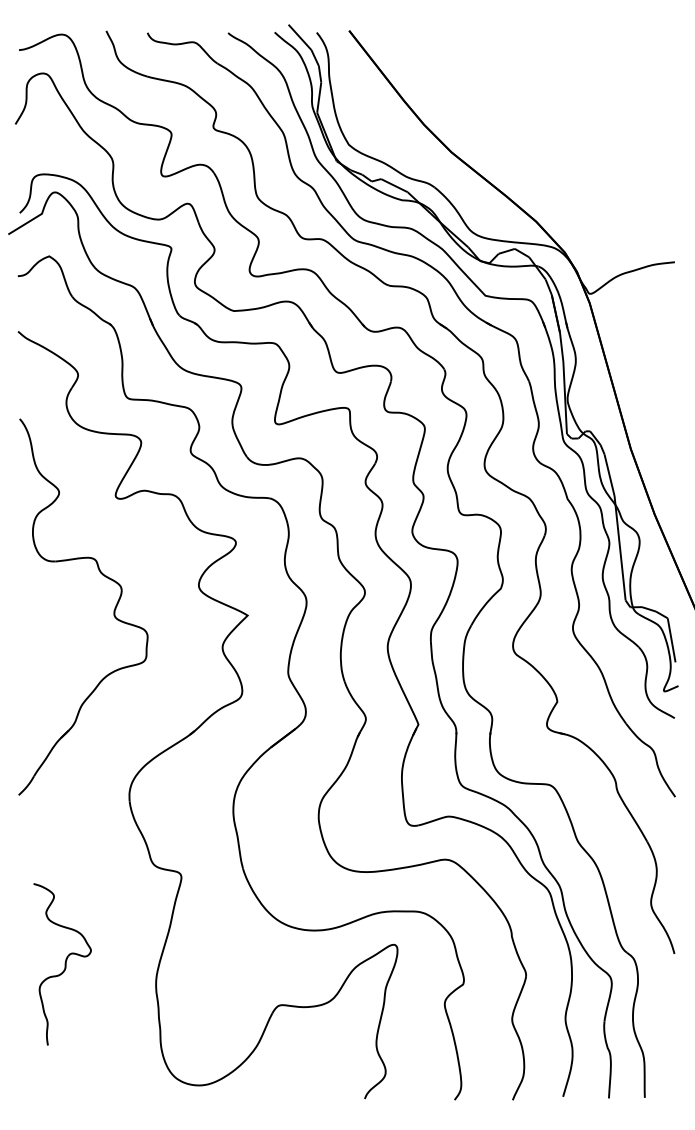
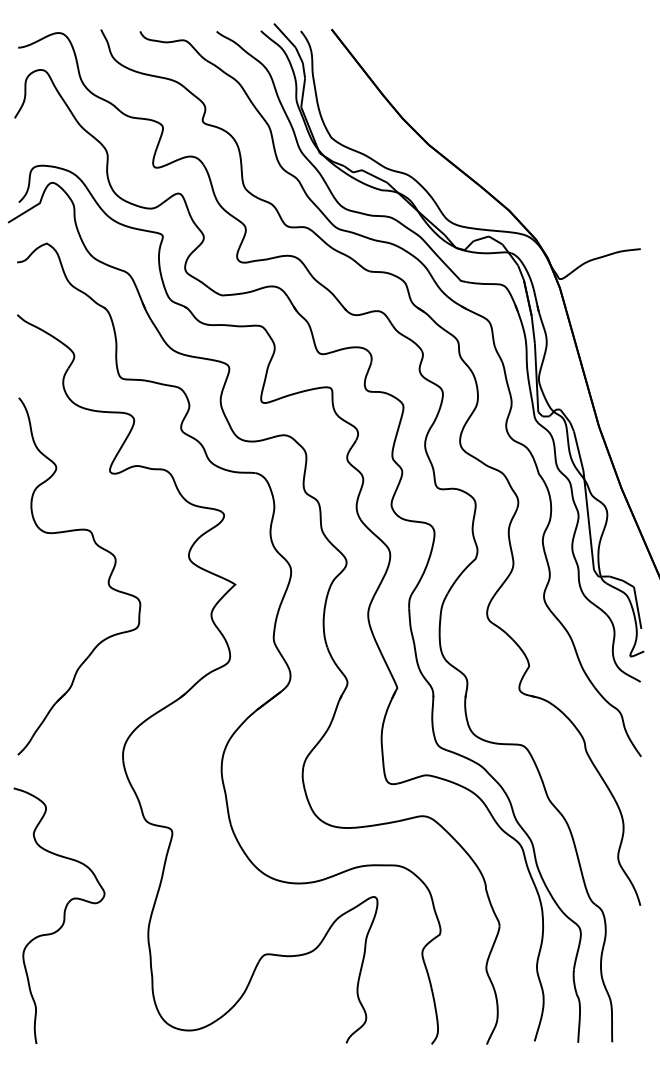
part: (62, 964) -> (59, 915), size x1.67

